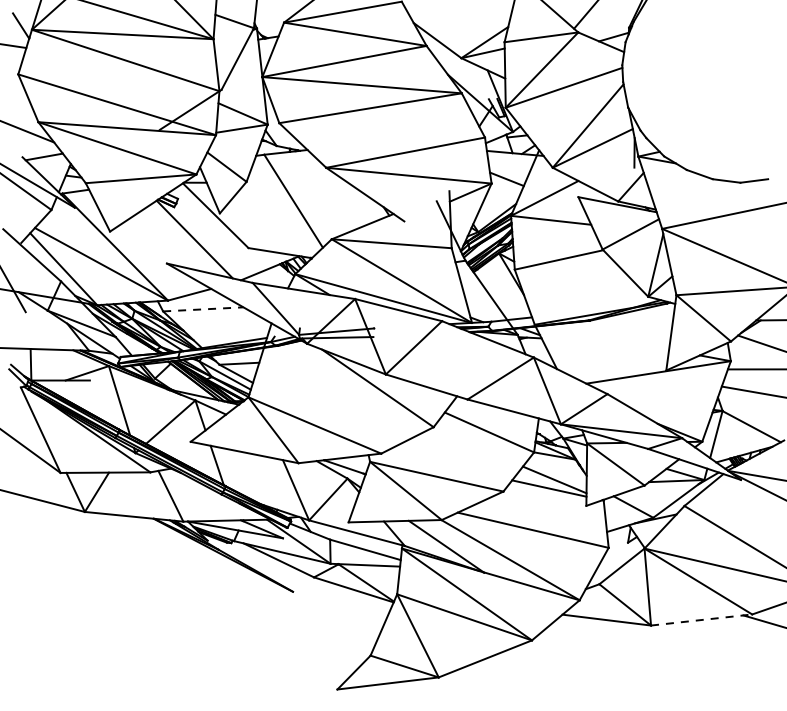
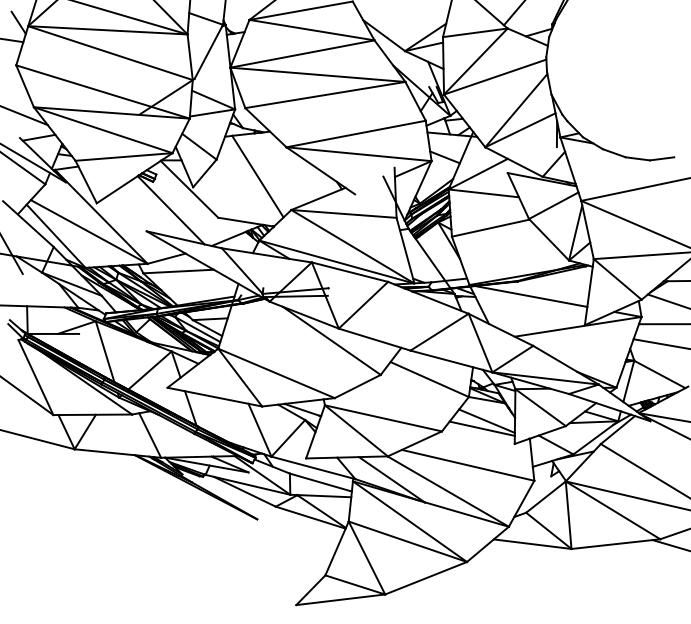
line: (204, 309) -> (179, 271), dashed -> solid
line: (605, 337) -> (531, 296), added
line: (701, 620) -> (615, 544), dashed -> solid

